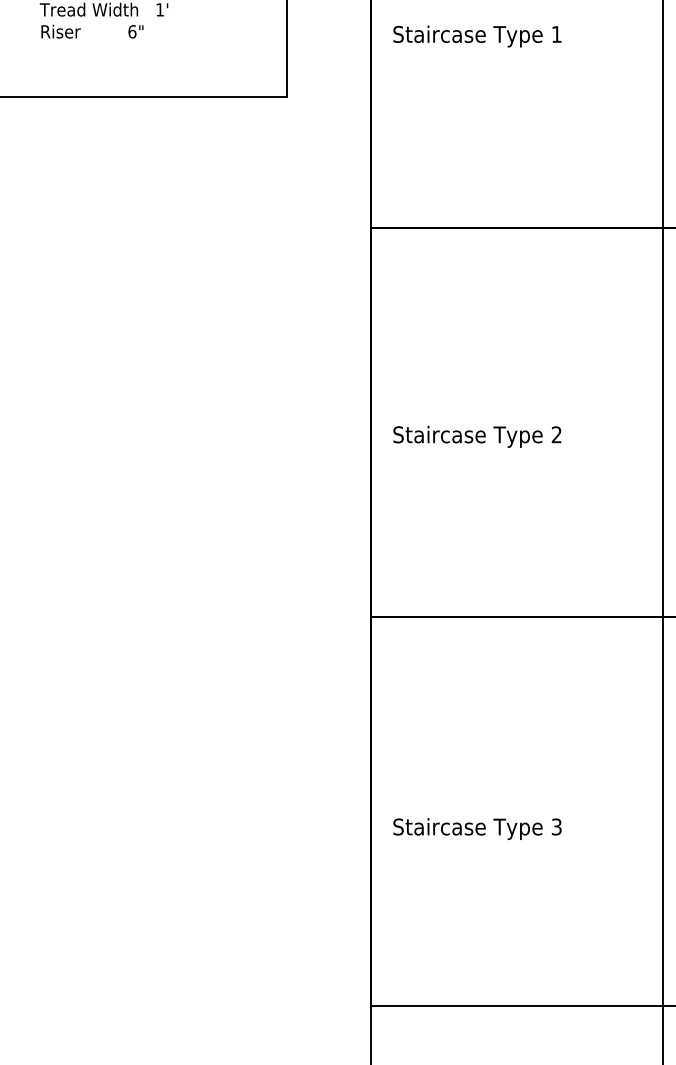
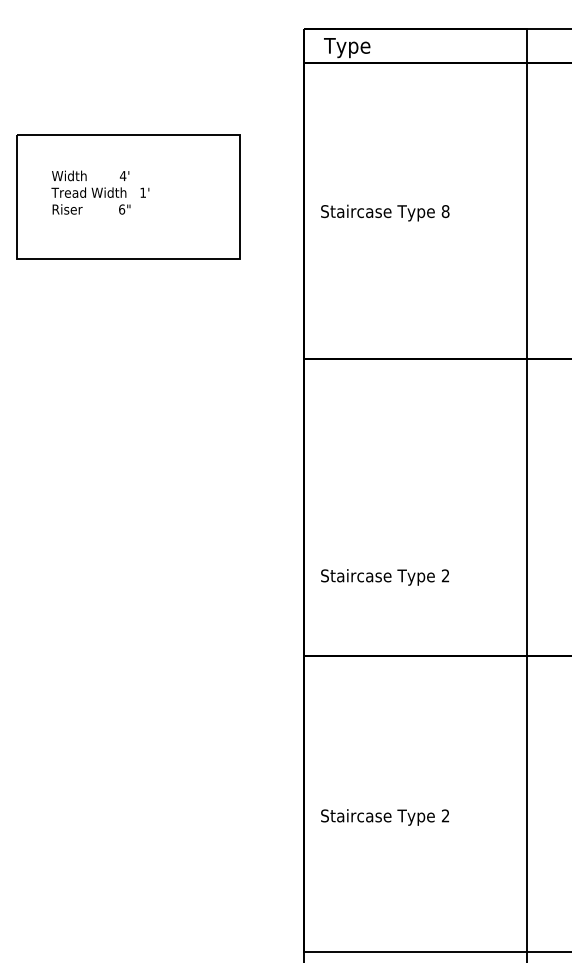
text: (556, 34) -> (445, 211), 1 -> 8
text: (476, 436) -> (384, 577), moved
text: (556, 827) -> (445, 816), 3 -> 2

